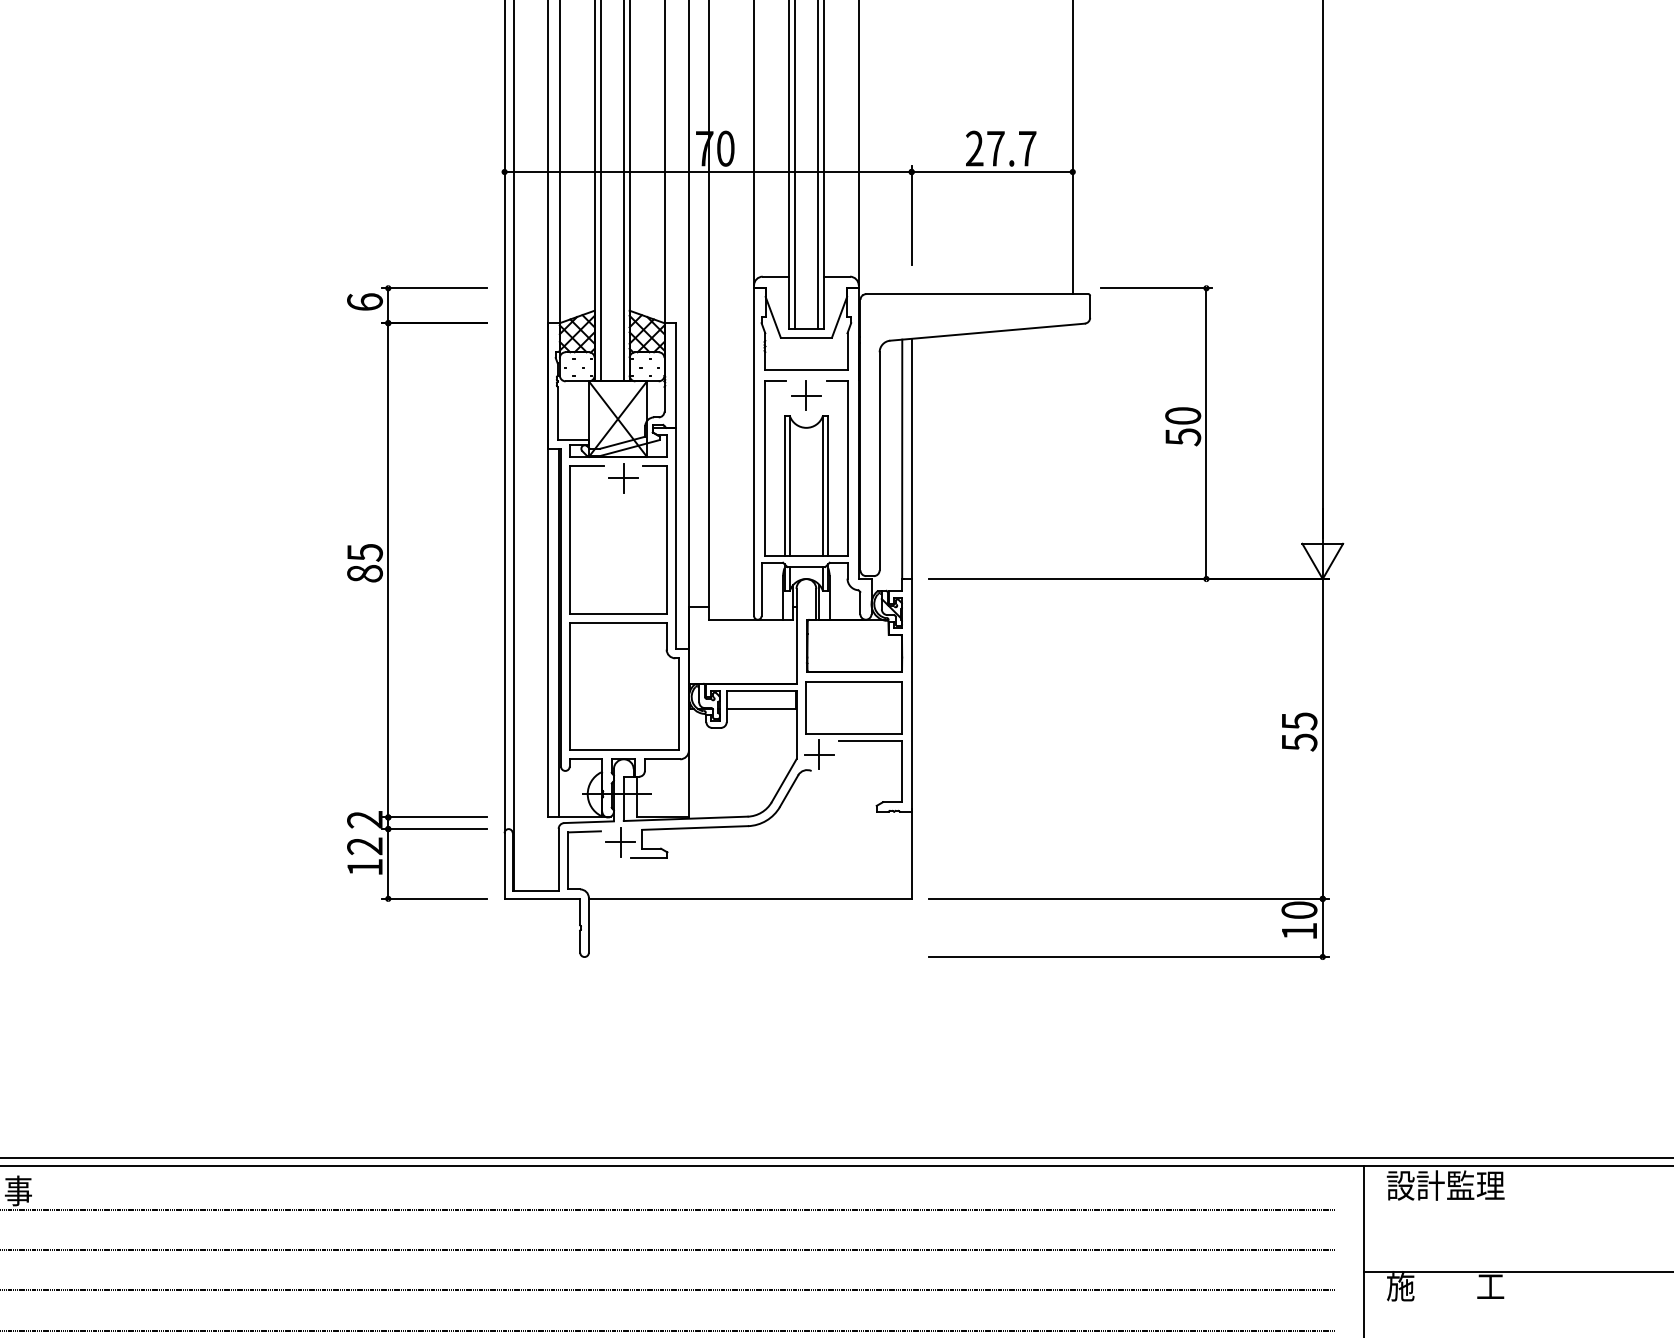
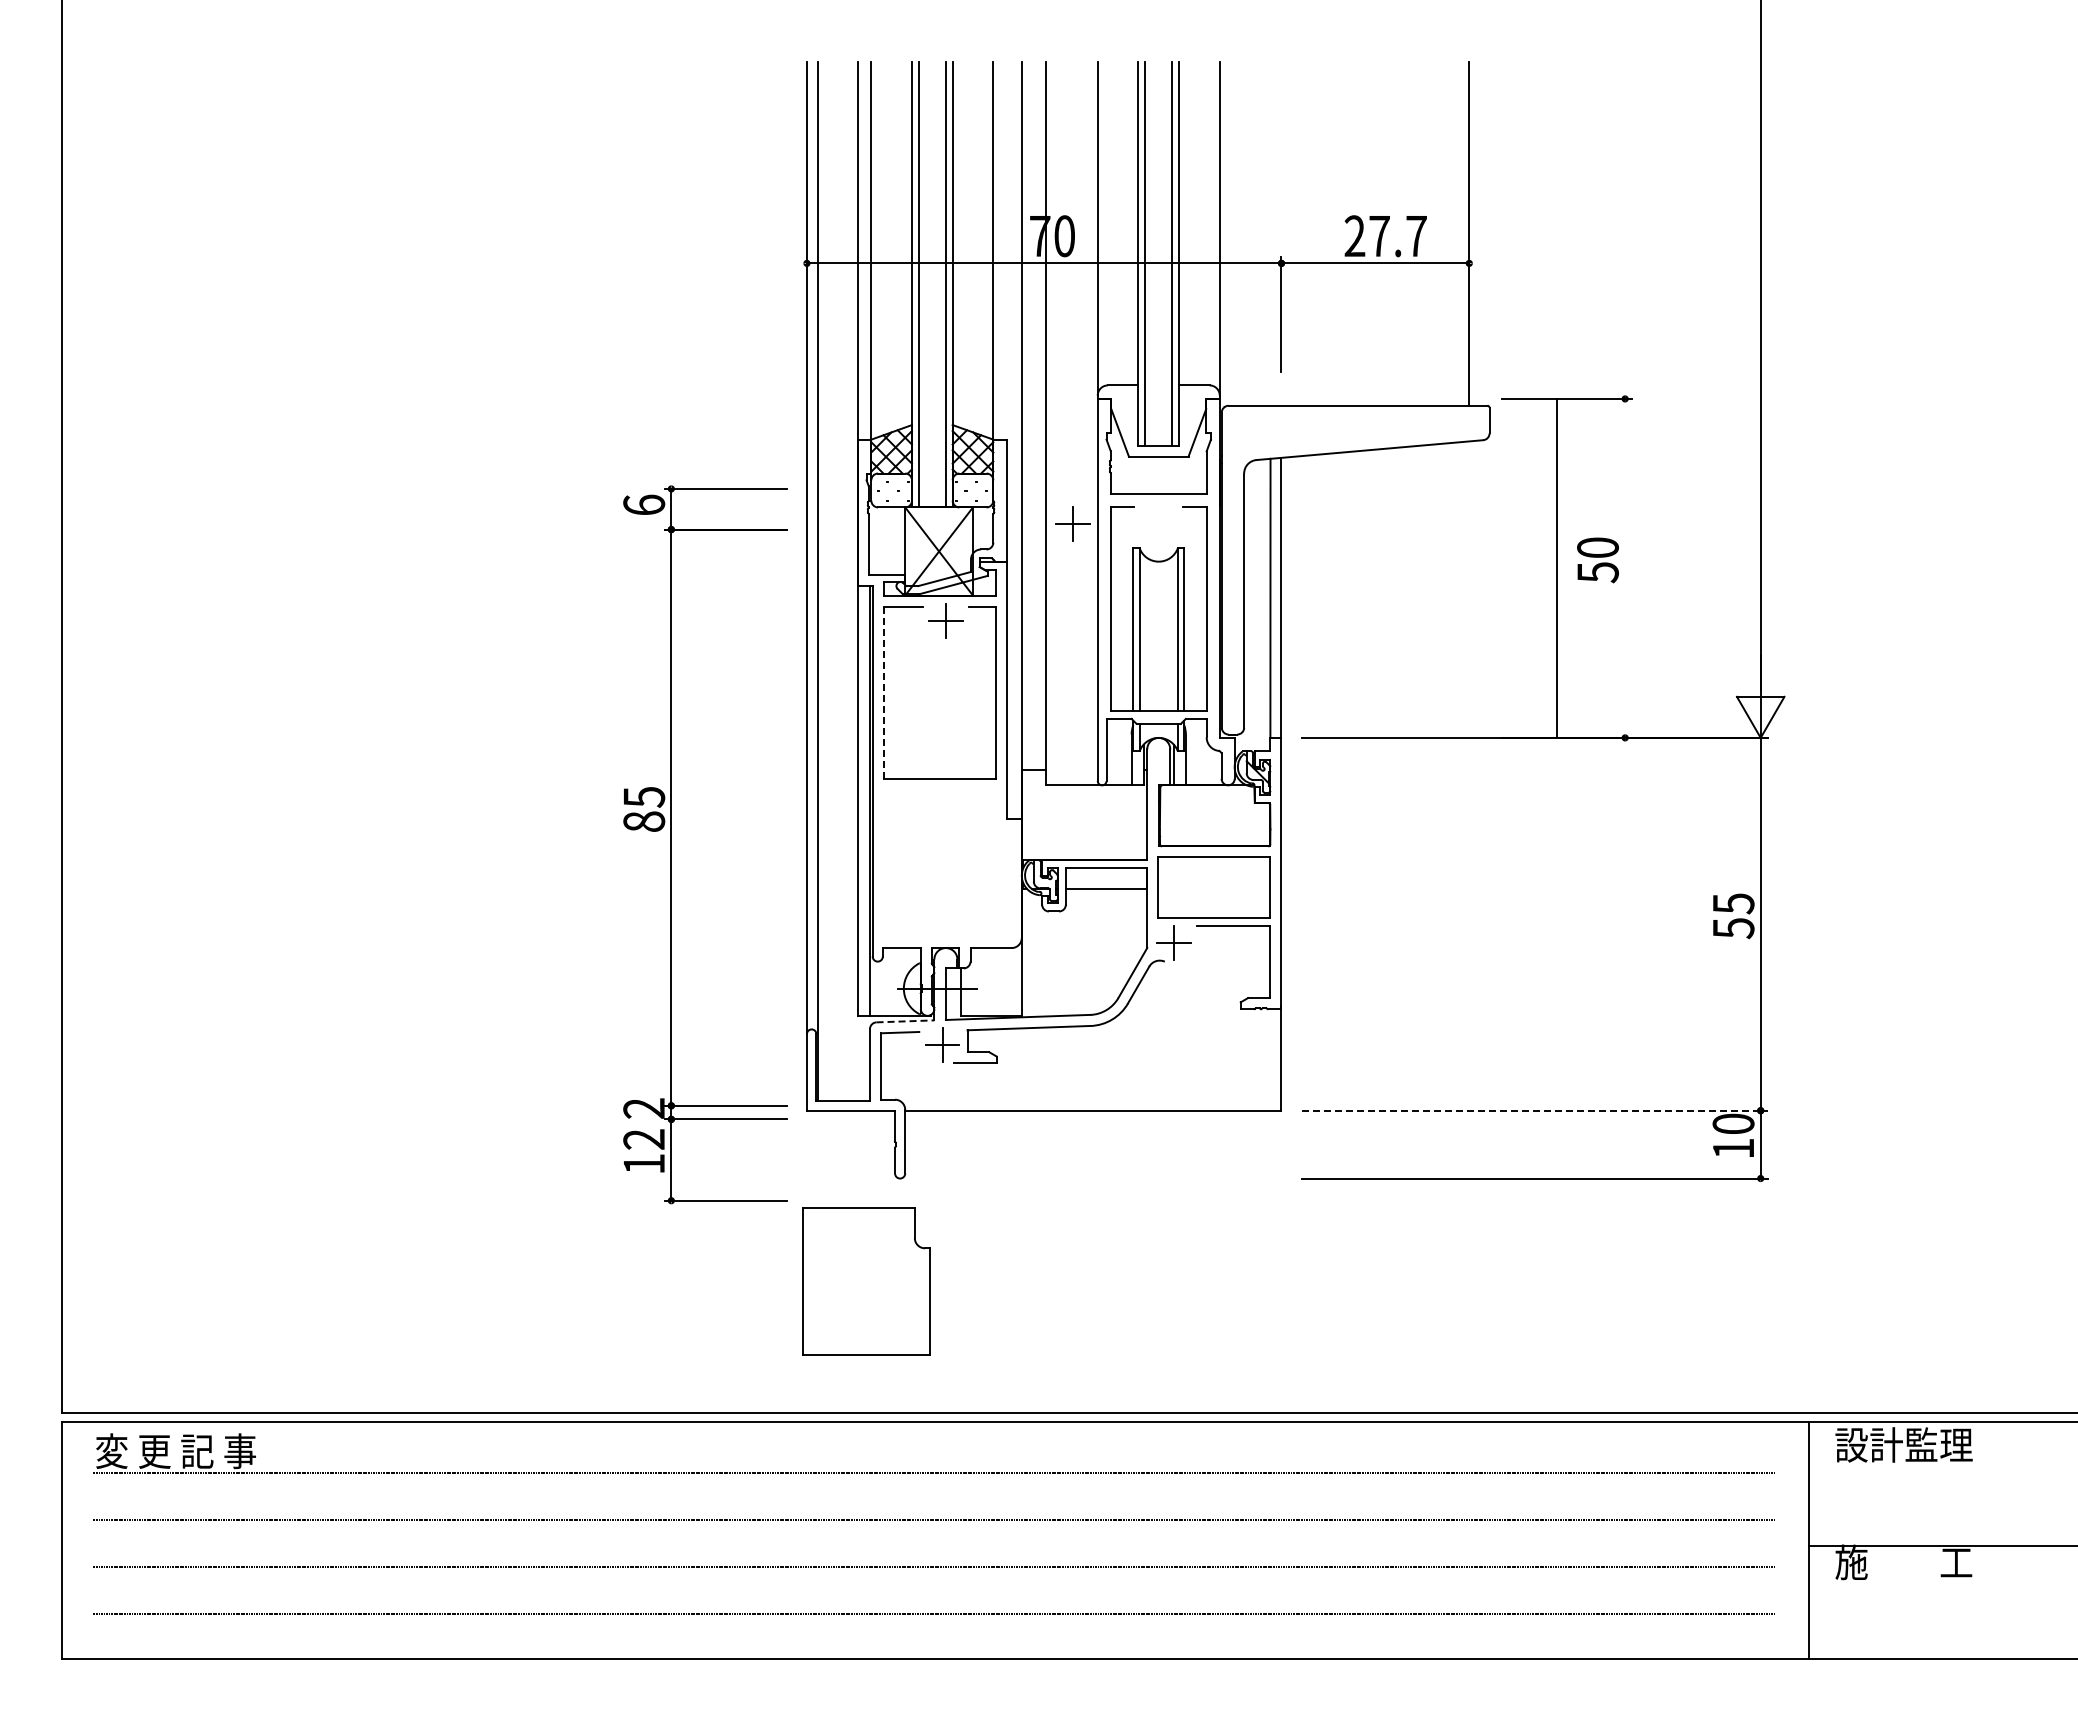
part: (806, 395) -> (1072, 523), moved
line: (1206, 432) -> (1557, 567), moved
line: (570, 540) -> (883, 692), solid -> dashed
part: (388, 593) -> (671, 844), moved
part: (625, 686) -> (866, 1281), moved
line: (589, 822) -> (905, 1021), solid -> dashed
line: (1128, 898) -> (1534, 1110), solid -> dashed

